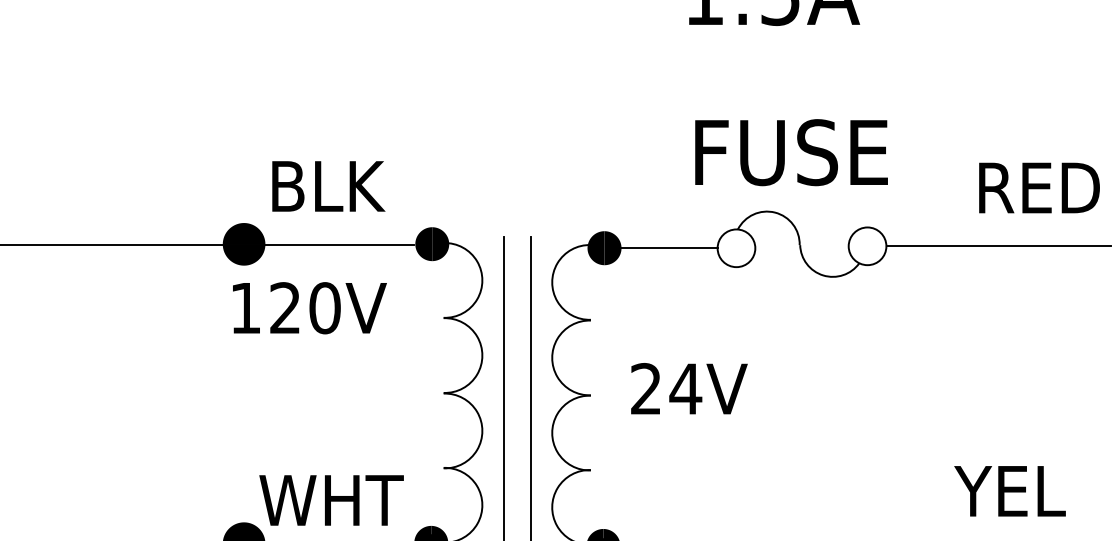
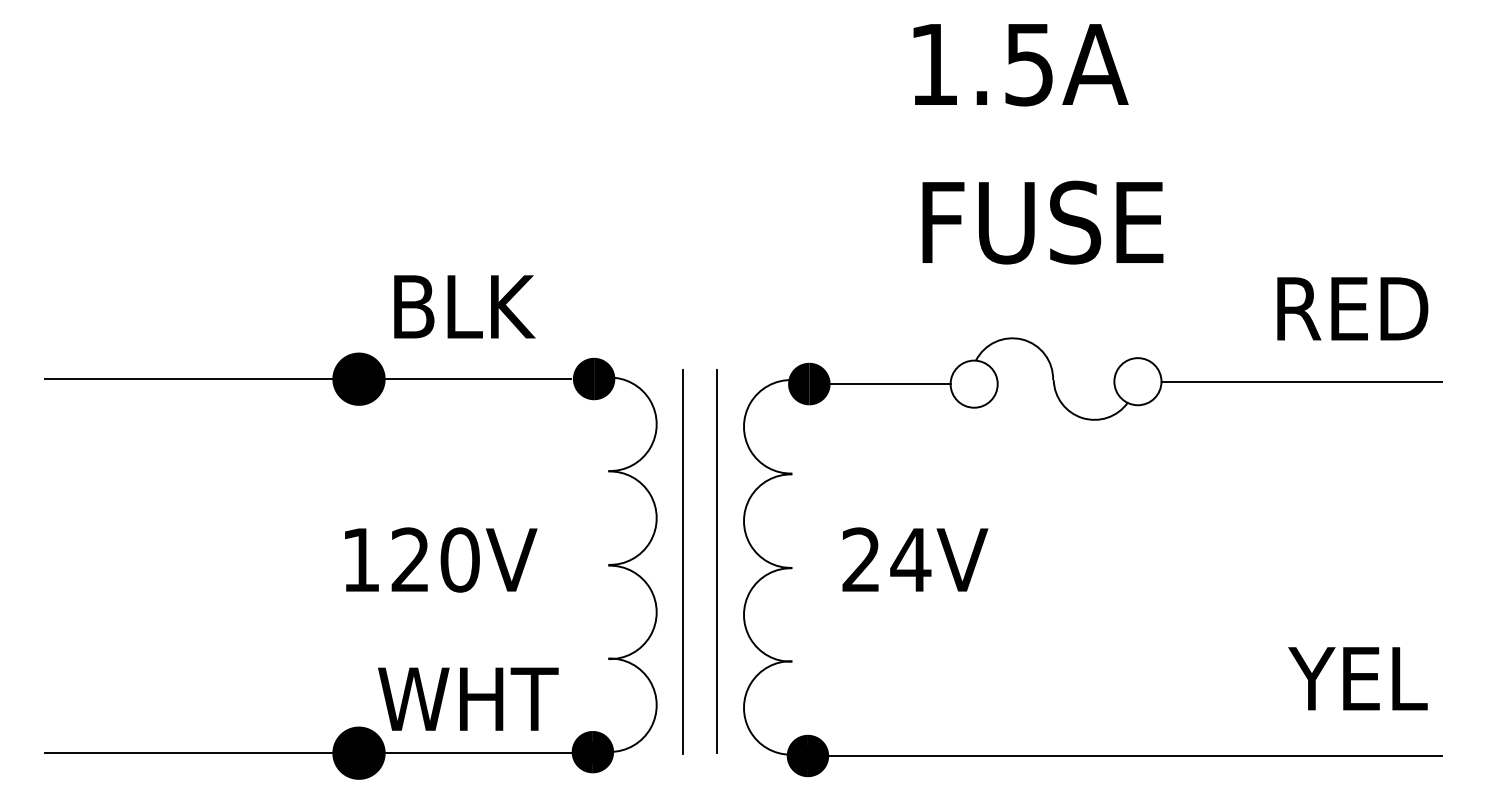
text: (791, 152) -> (1042, 222), moved
text: (310, 307) -> (441, 559), moved
text: (1009, 491) -> (1357, 678), moved

